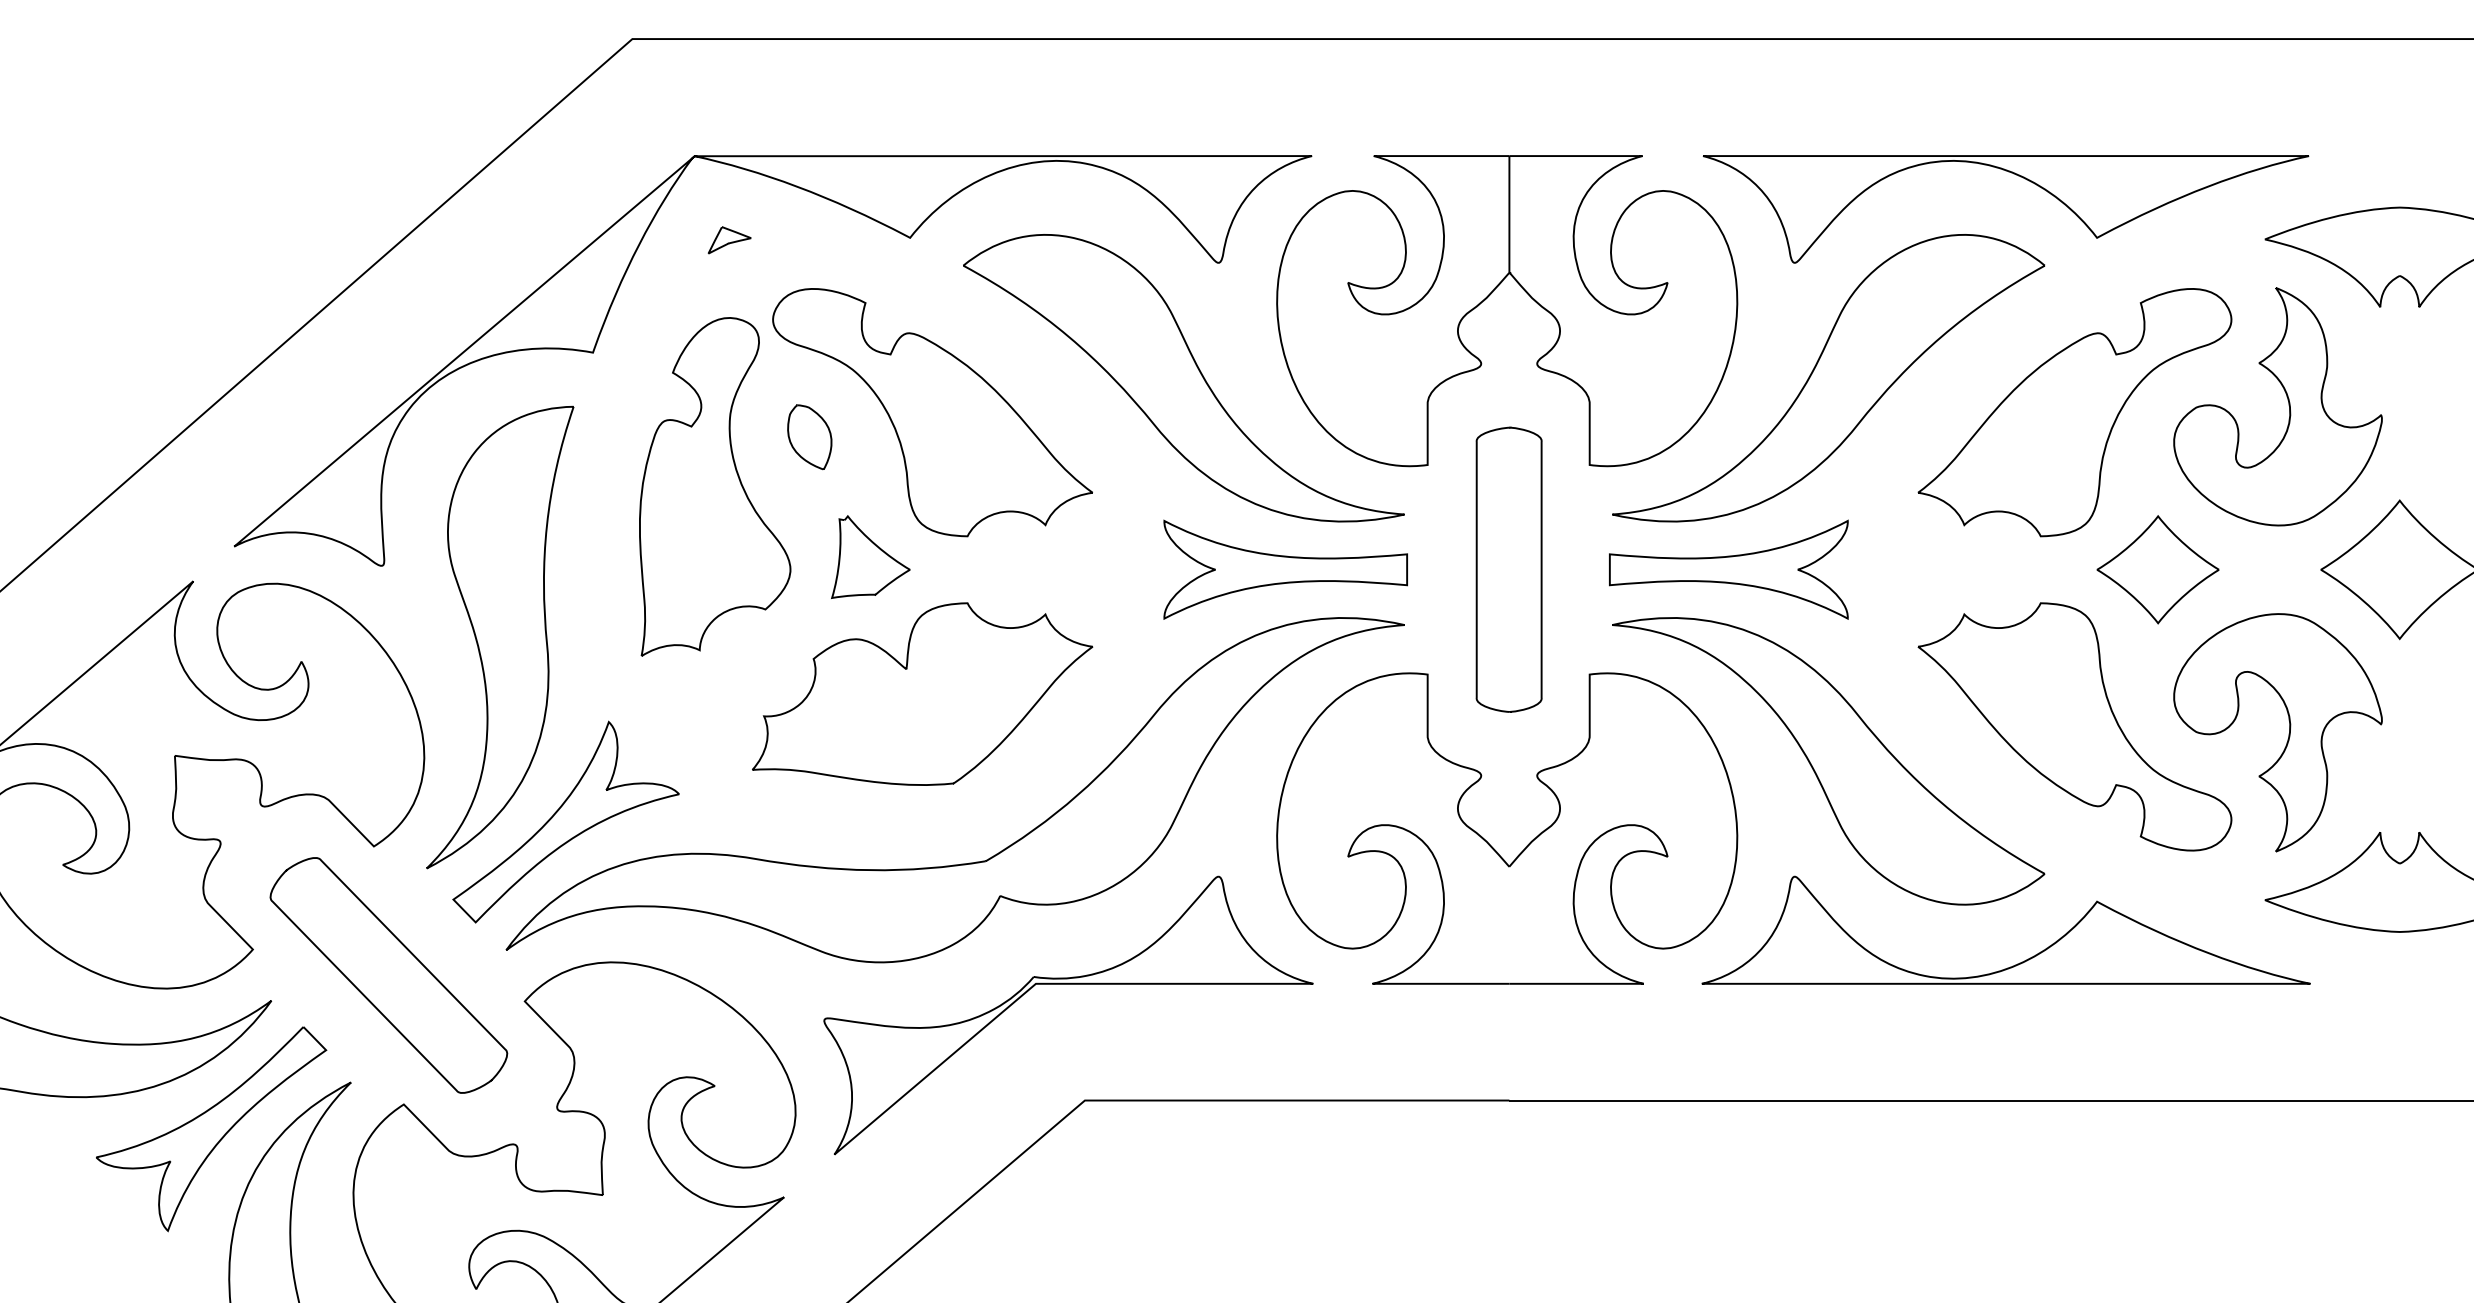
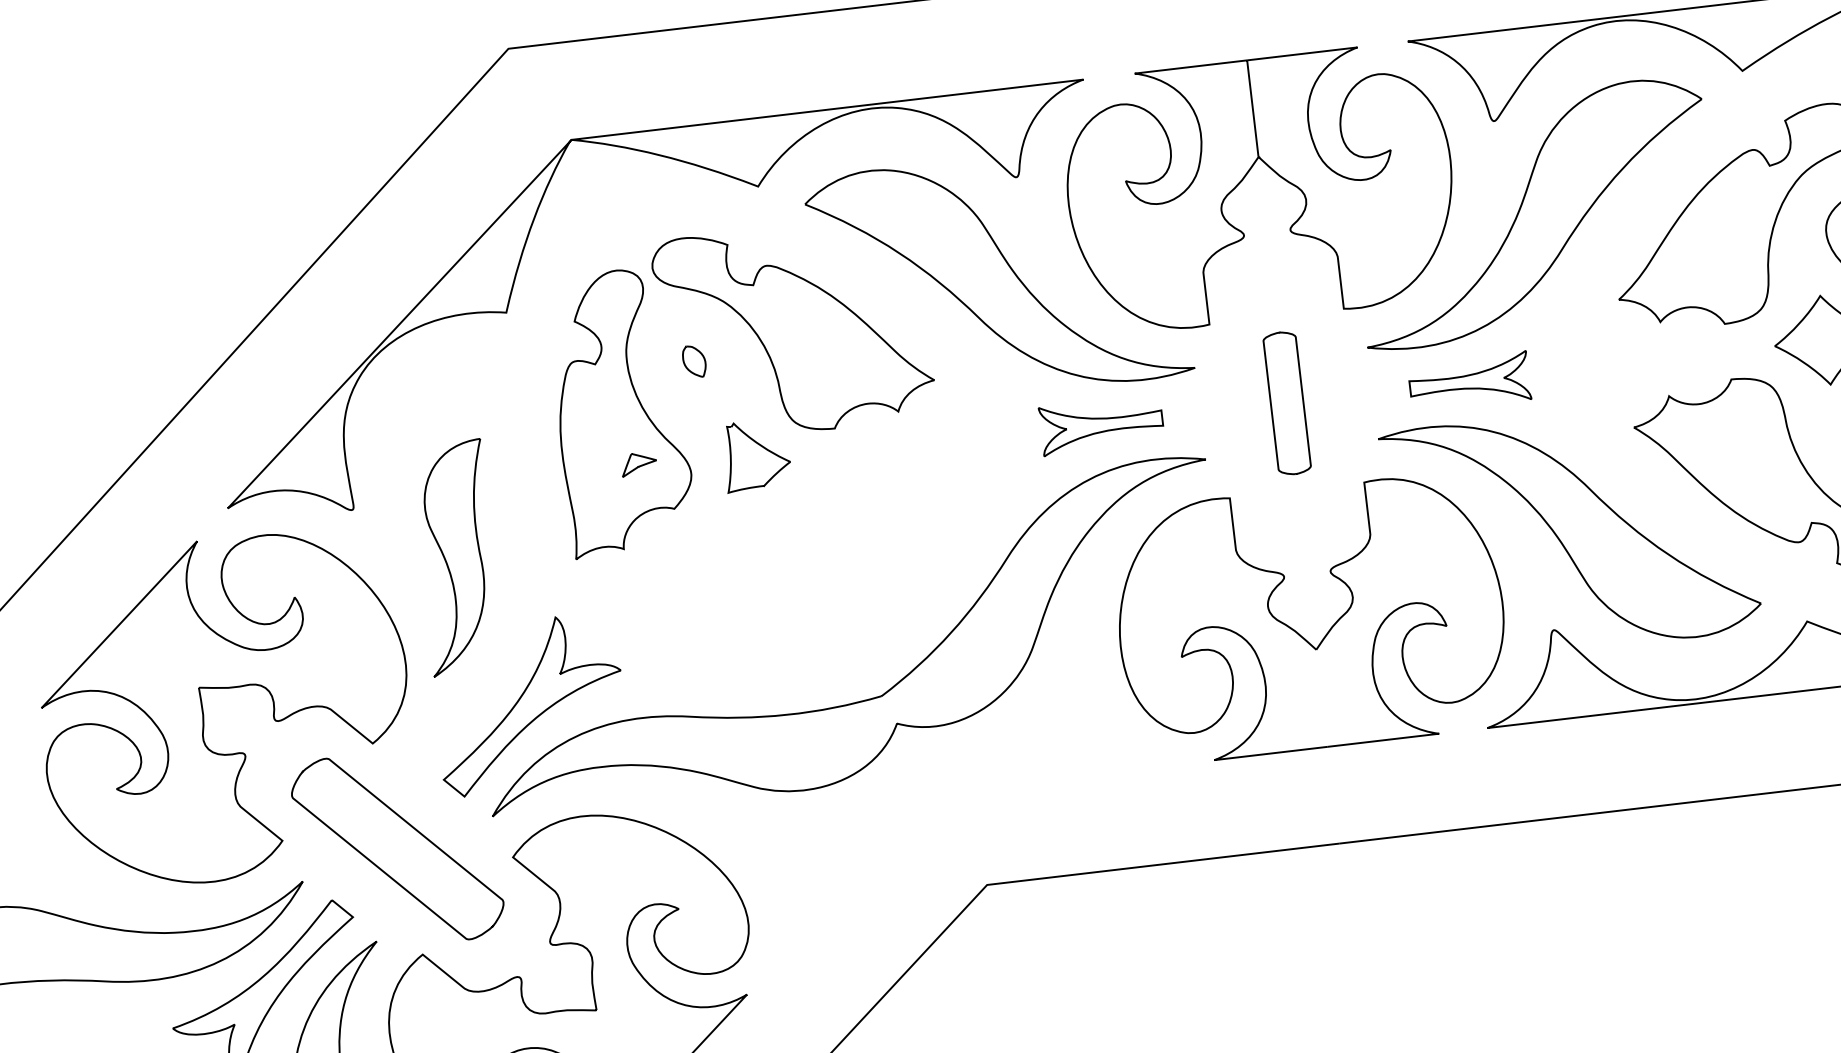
part: (729, 240) -> (638, 464), moved
part: (809, 437) -> (694, 361), size x0.6
part: (1285, 569) -> (1101, 425), size x0.6
part: (1508, 569) -> (1286, 403), size x0.6
part: (1728, 569) -> (1469, 381), size x0.6
part: (500, 637) -> (457, 557), size x0.6
part: (922, 693) -> (812, 563), removed
part: (1068, 984) -> (962, 790), removed

